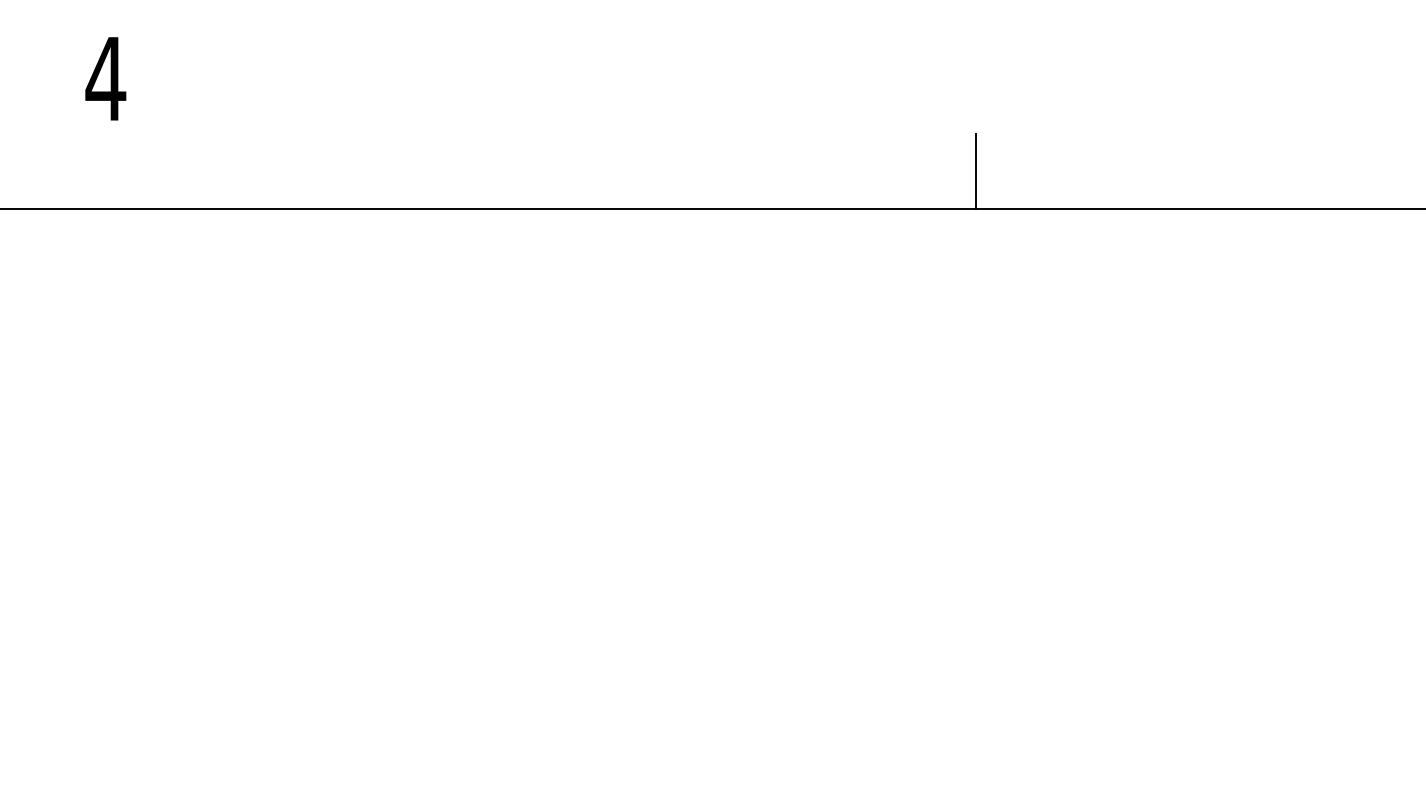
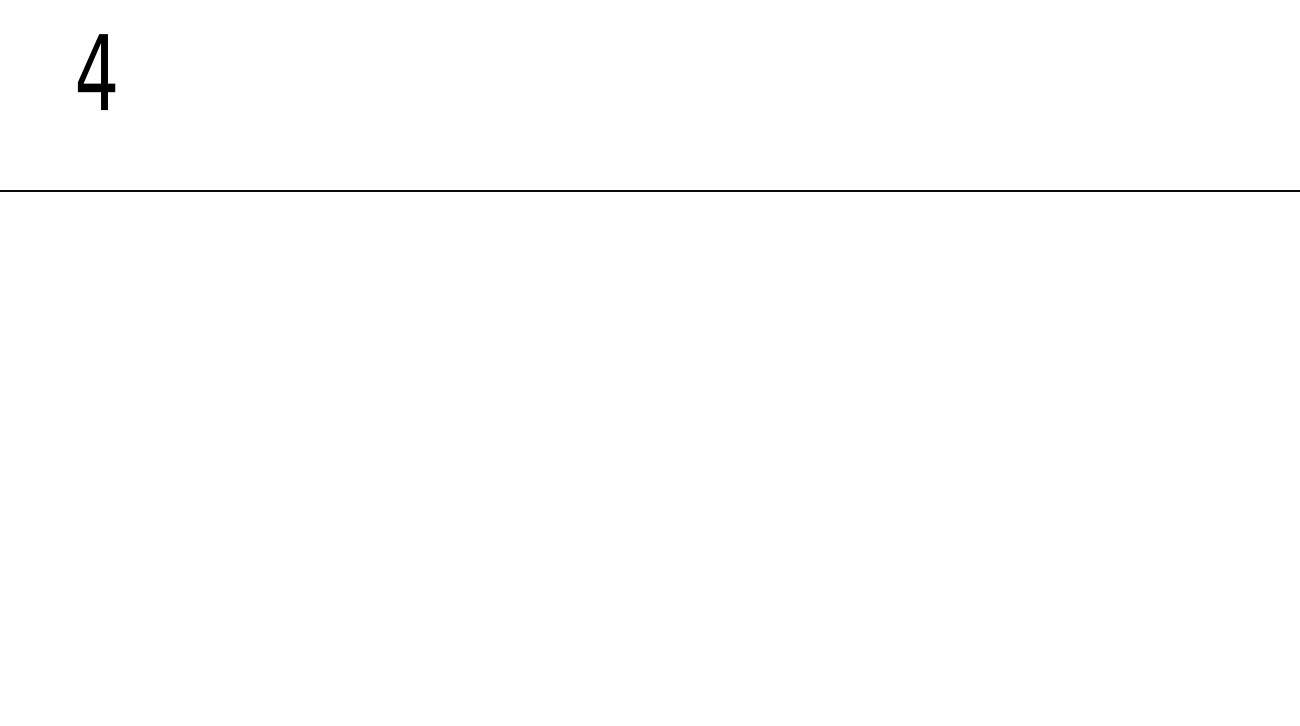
line: (975, 171) -> (889, 156), removed

